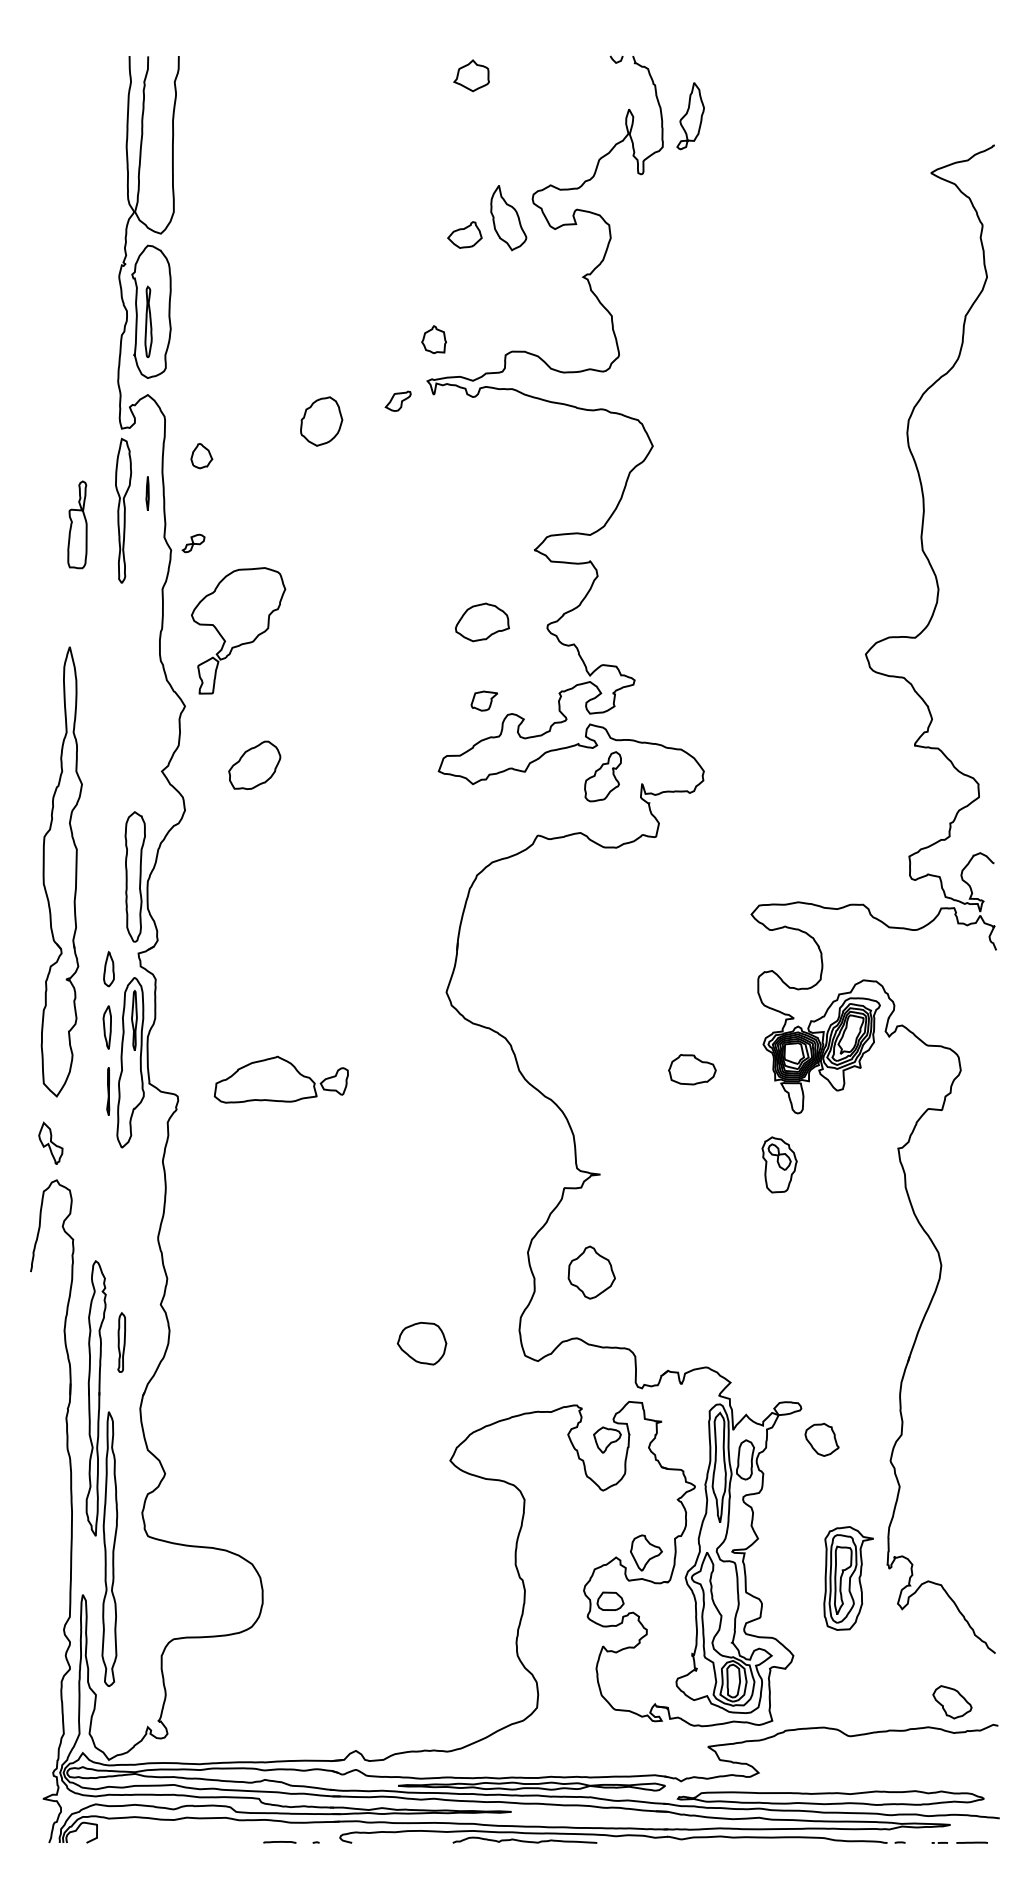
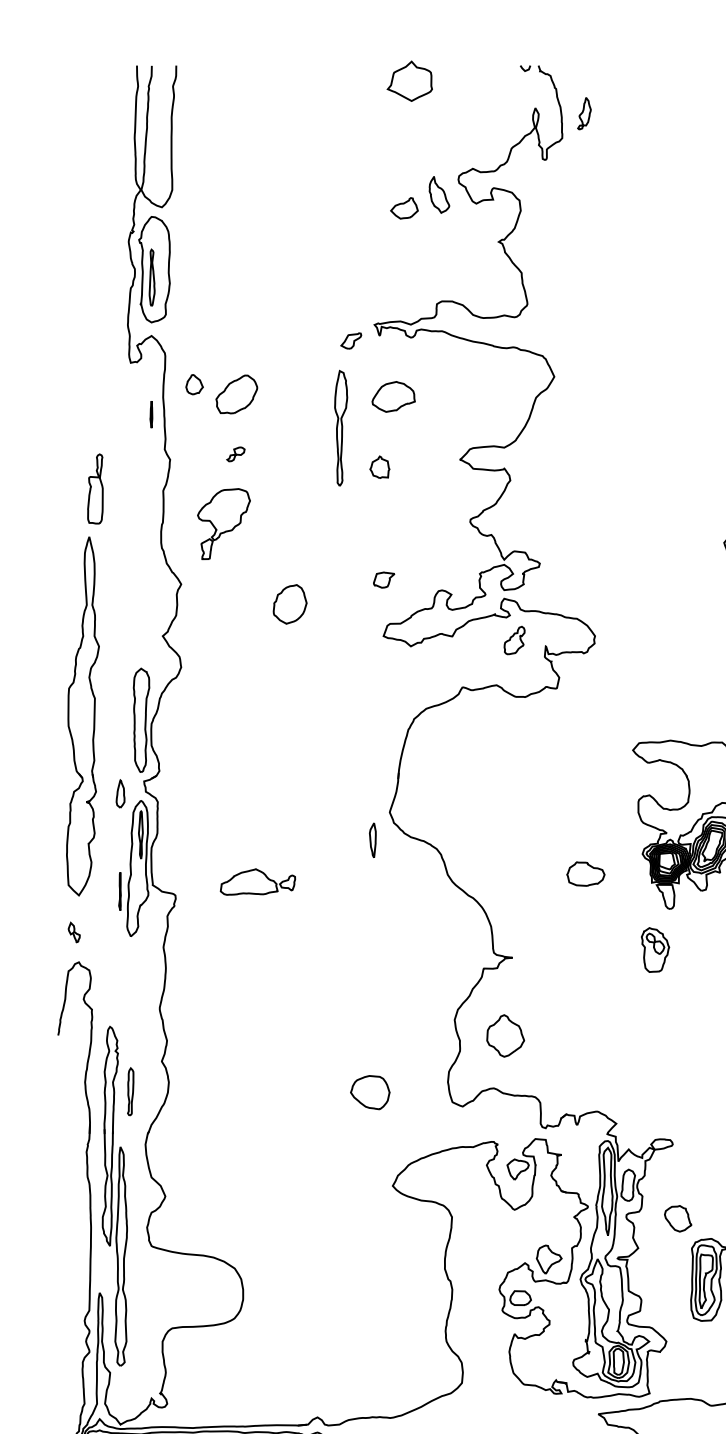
part: (471, 75) -> (409, 81), size x1.6
part: (690, 116) -> (584, 113), size x0.6
part: (508, 218) -> (439, 195), size x0.7
part: (433, 339) -> (379, 467), moved
part: (321, 421) -> (290, 604), moved
part: (123, 510) -> (341, 428), moved
part: (77, 524) -> (95, 488), moved
part: (193, 543) -> (235, 454), moved
part: (482, 622) -> (393, 396), moved
part: (238, 630) -> (223, 523), size x0.7
part: (484, 700) -> (384, 579), moved
part: (254, 764) -> (236, 393), moved
part: (602, 776) -> (514, 640), size x0.7
part: (106, 1027) -> (372, 840), moved
part: (280, 1079) -> (257, 881), size x0.7
part: (50, 1142) -> (73, 932), size x0.6
part: (821, 1439) -> (677, 1218), moved

